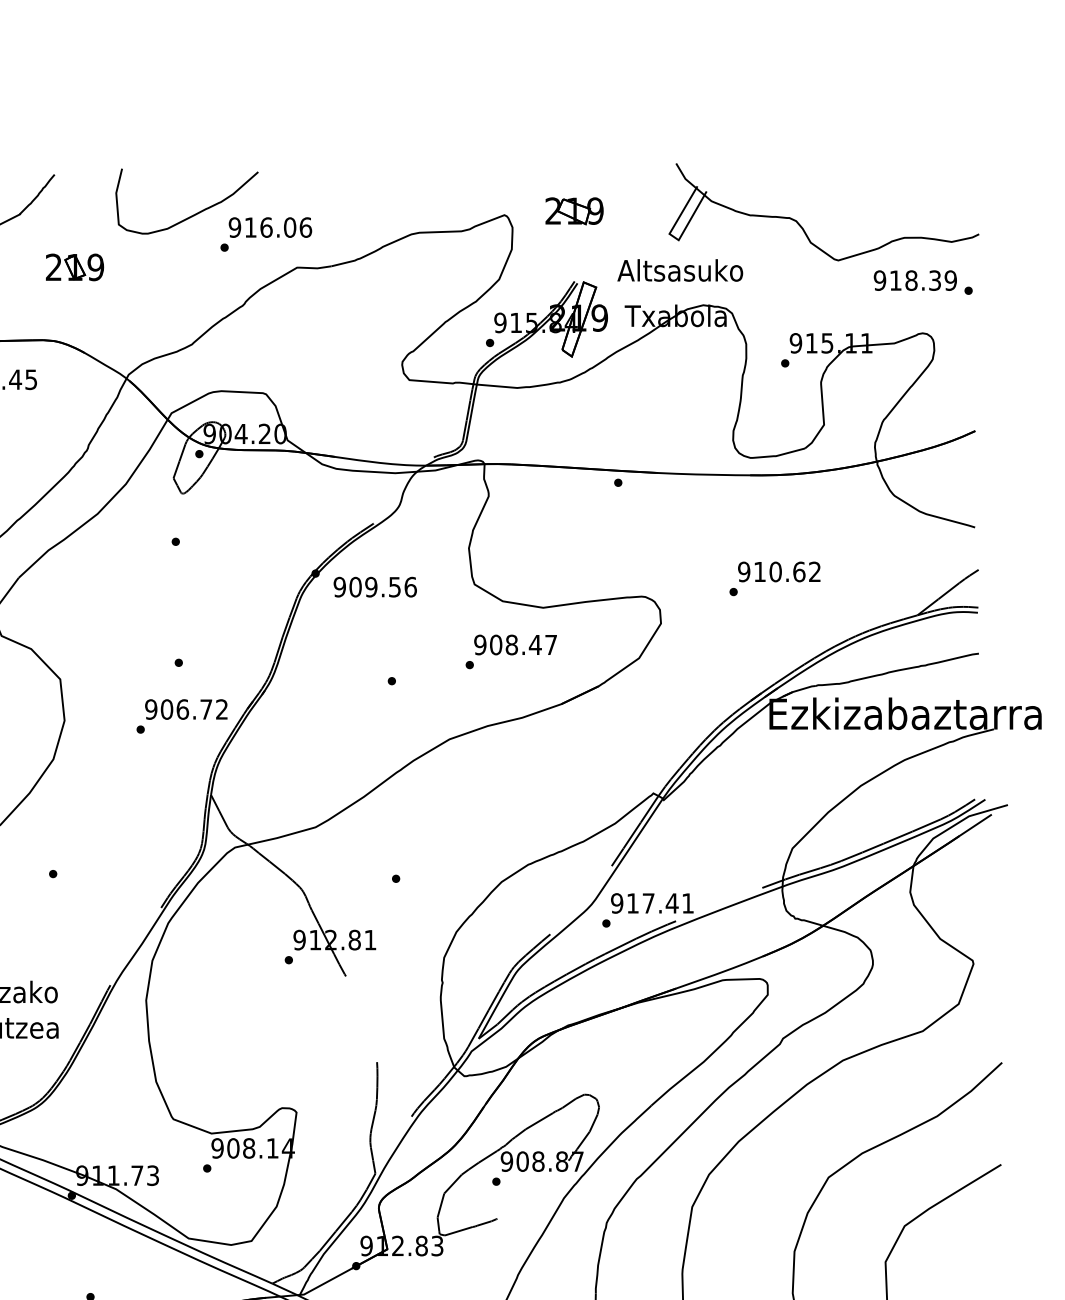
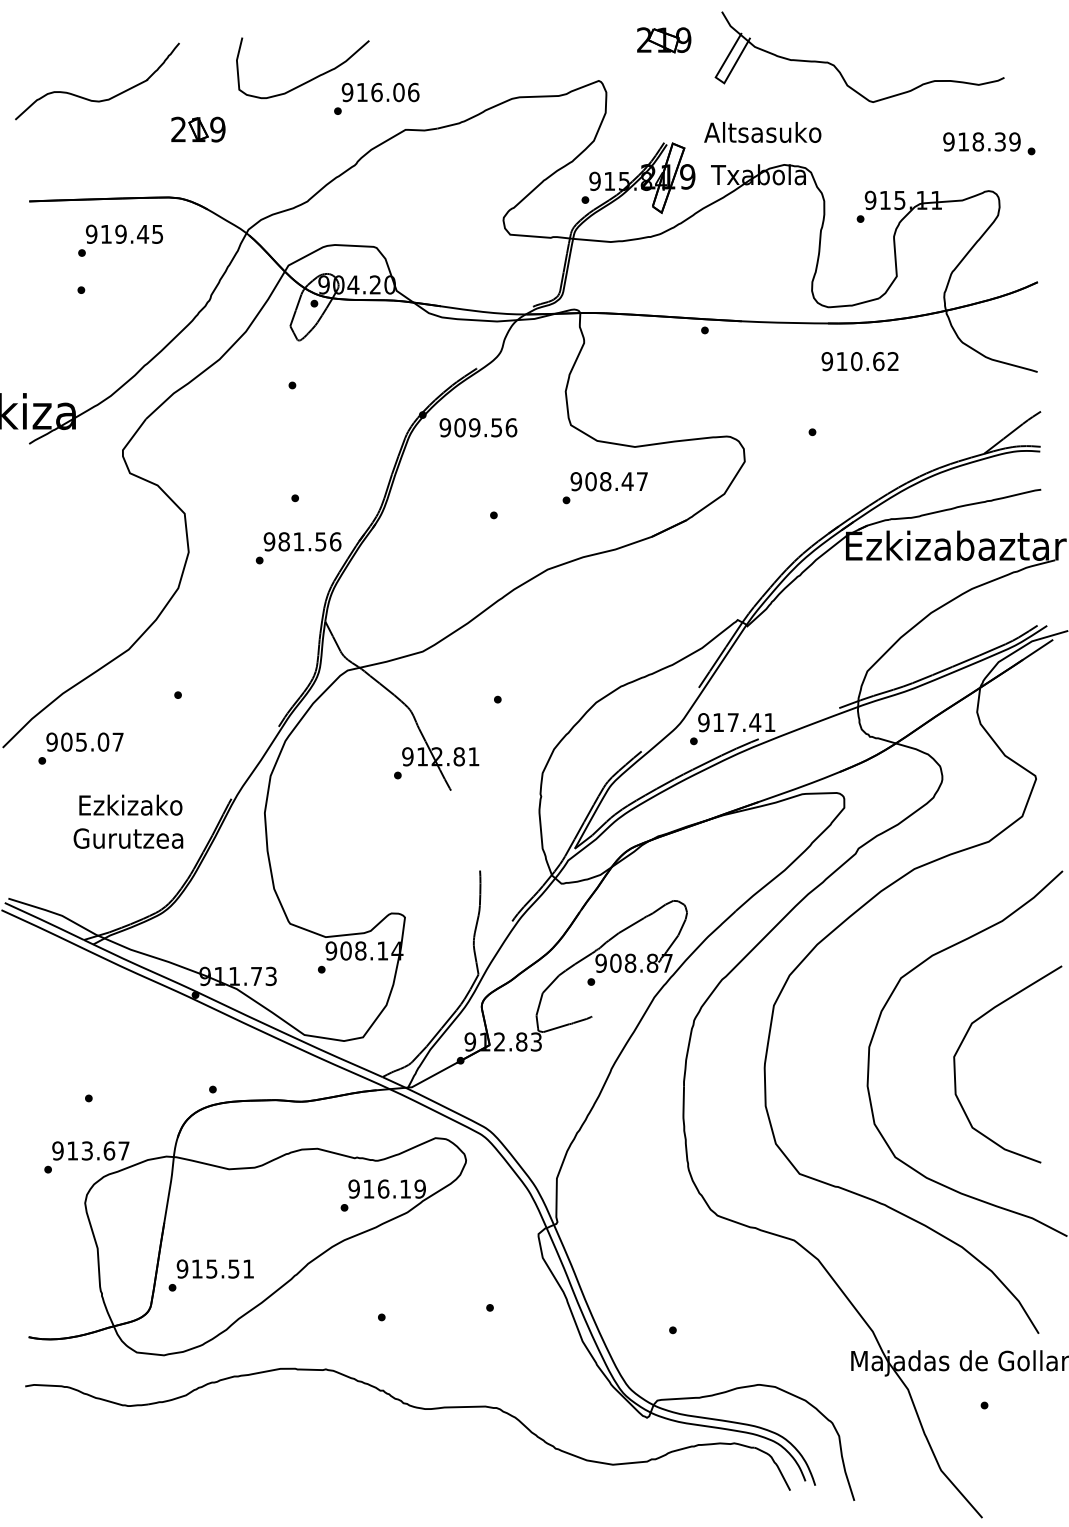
part: (574, 211) -> (664, 40), moved
part: (803, 227) -> (840, 71), moved
text: (778, 571) -> (859, 361), moved
text: (194, 709) -> (309, 541), 906.72 -> 981.56

